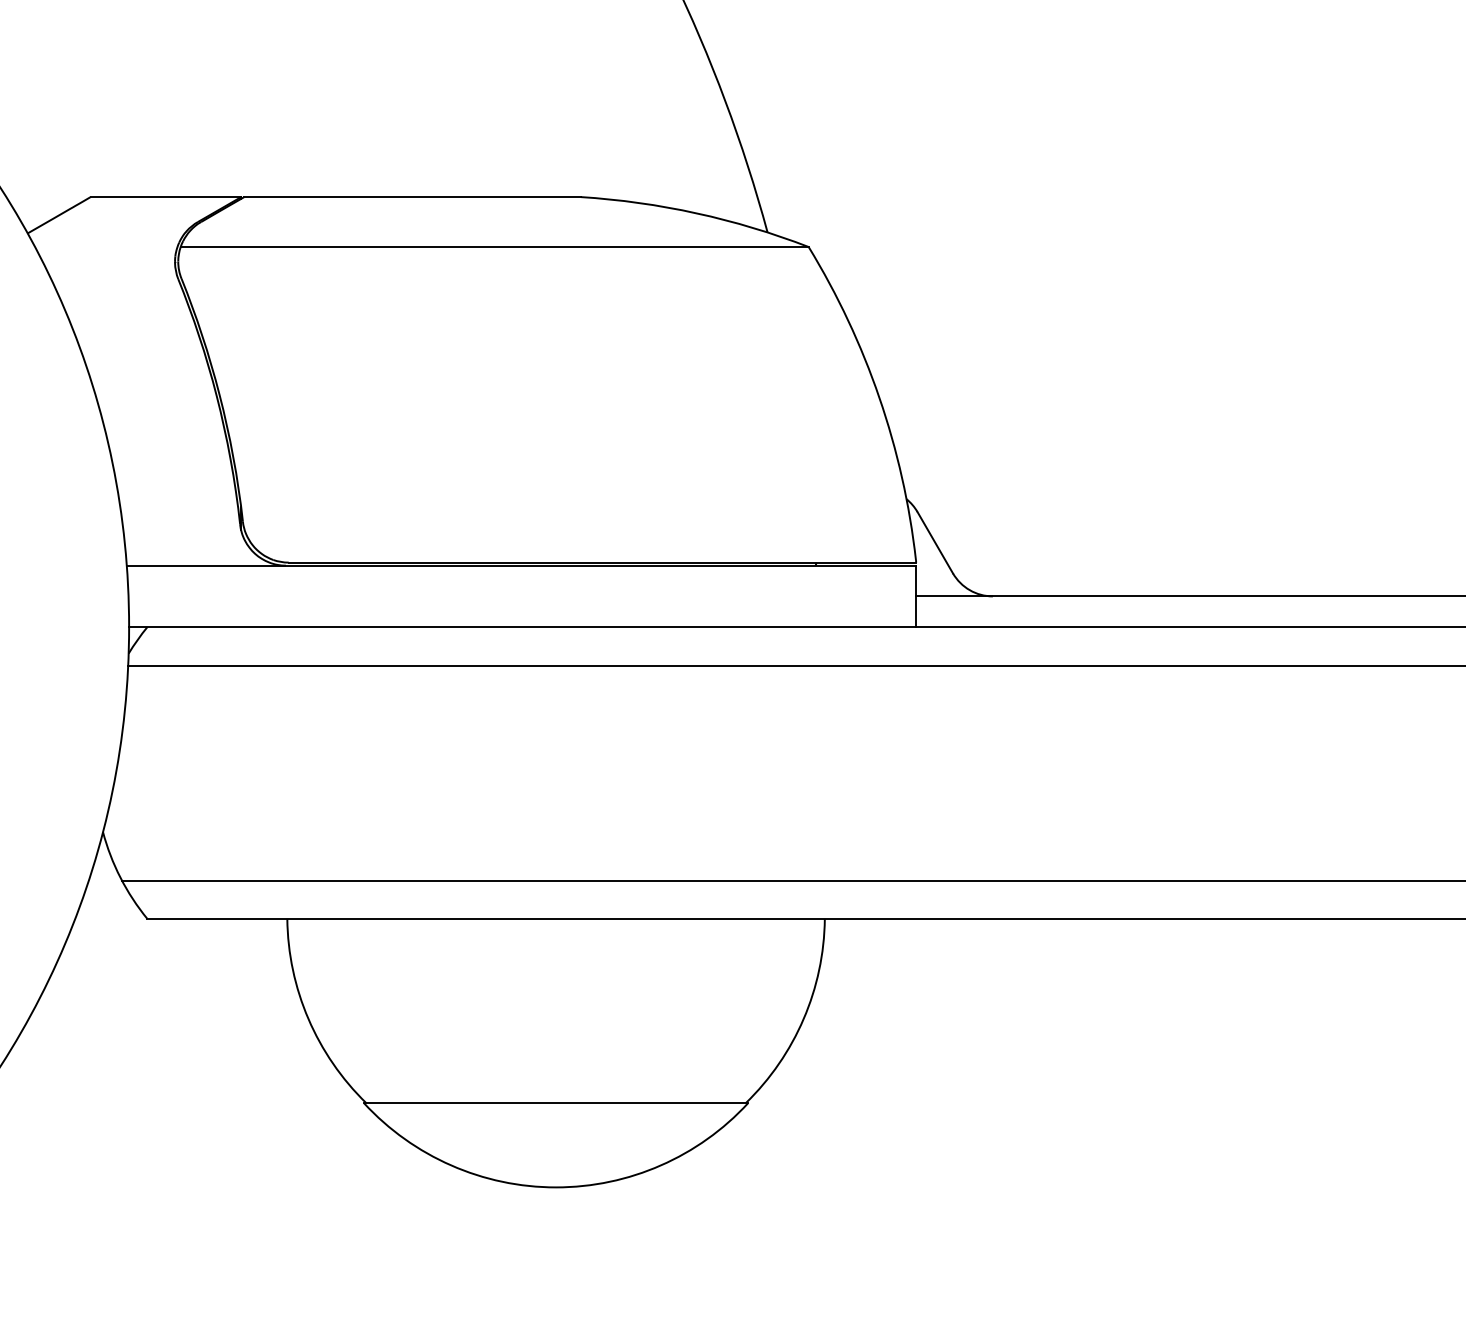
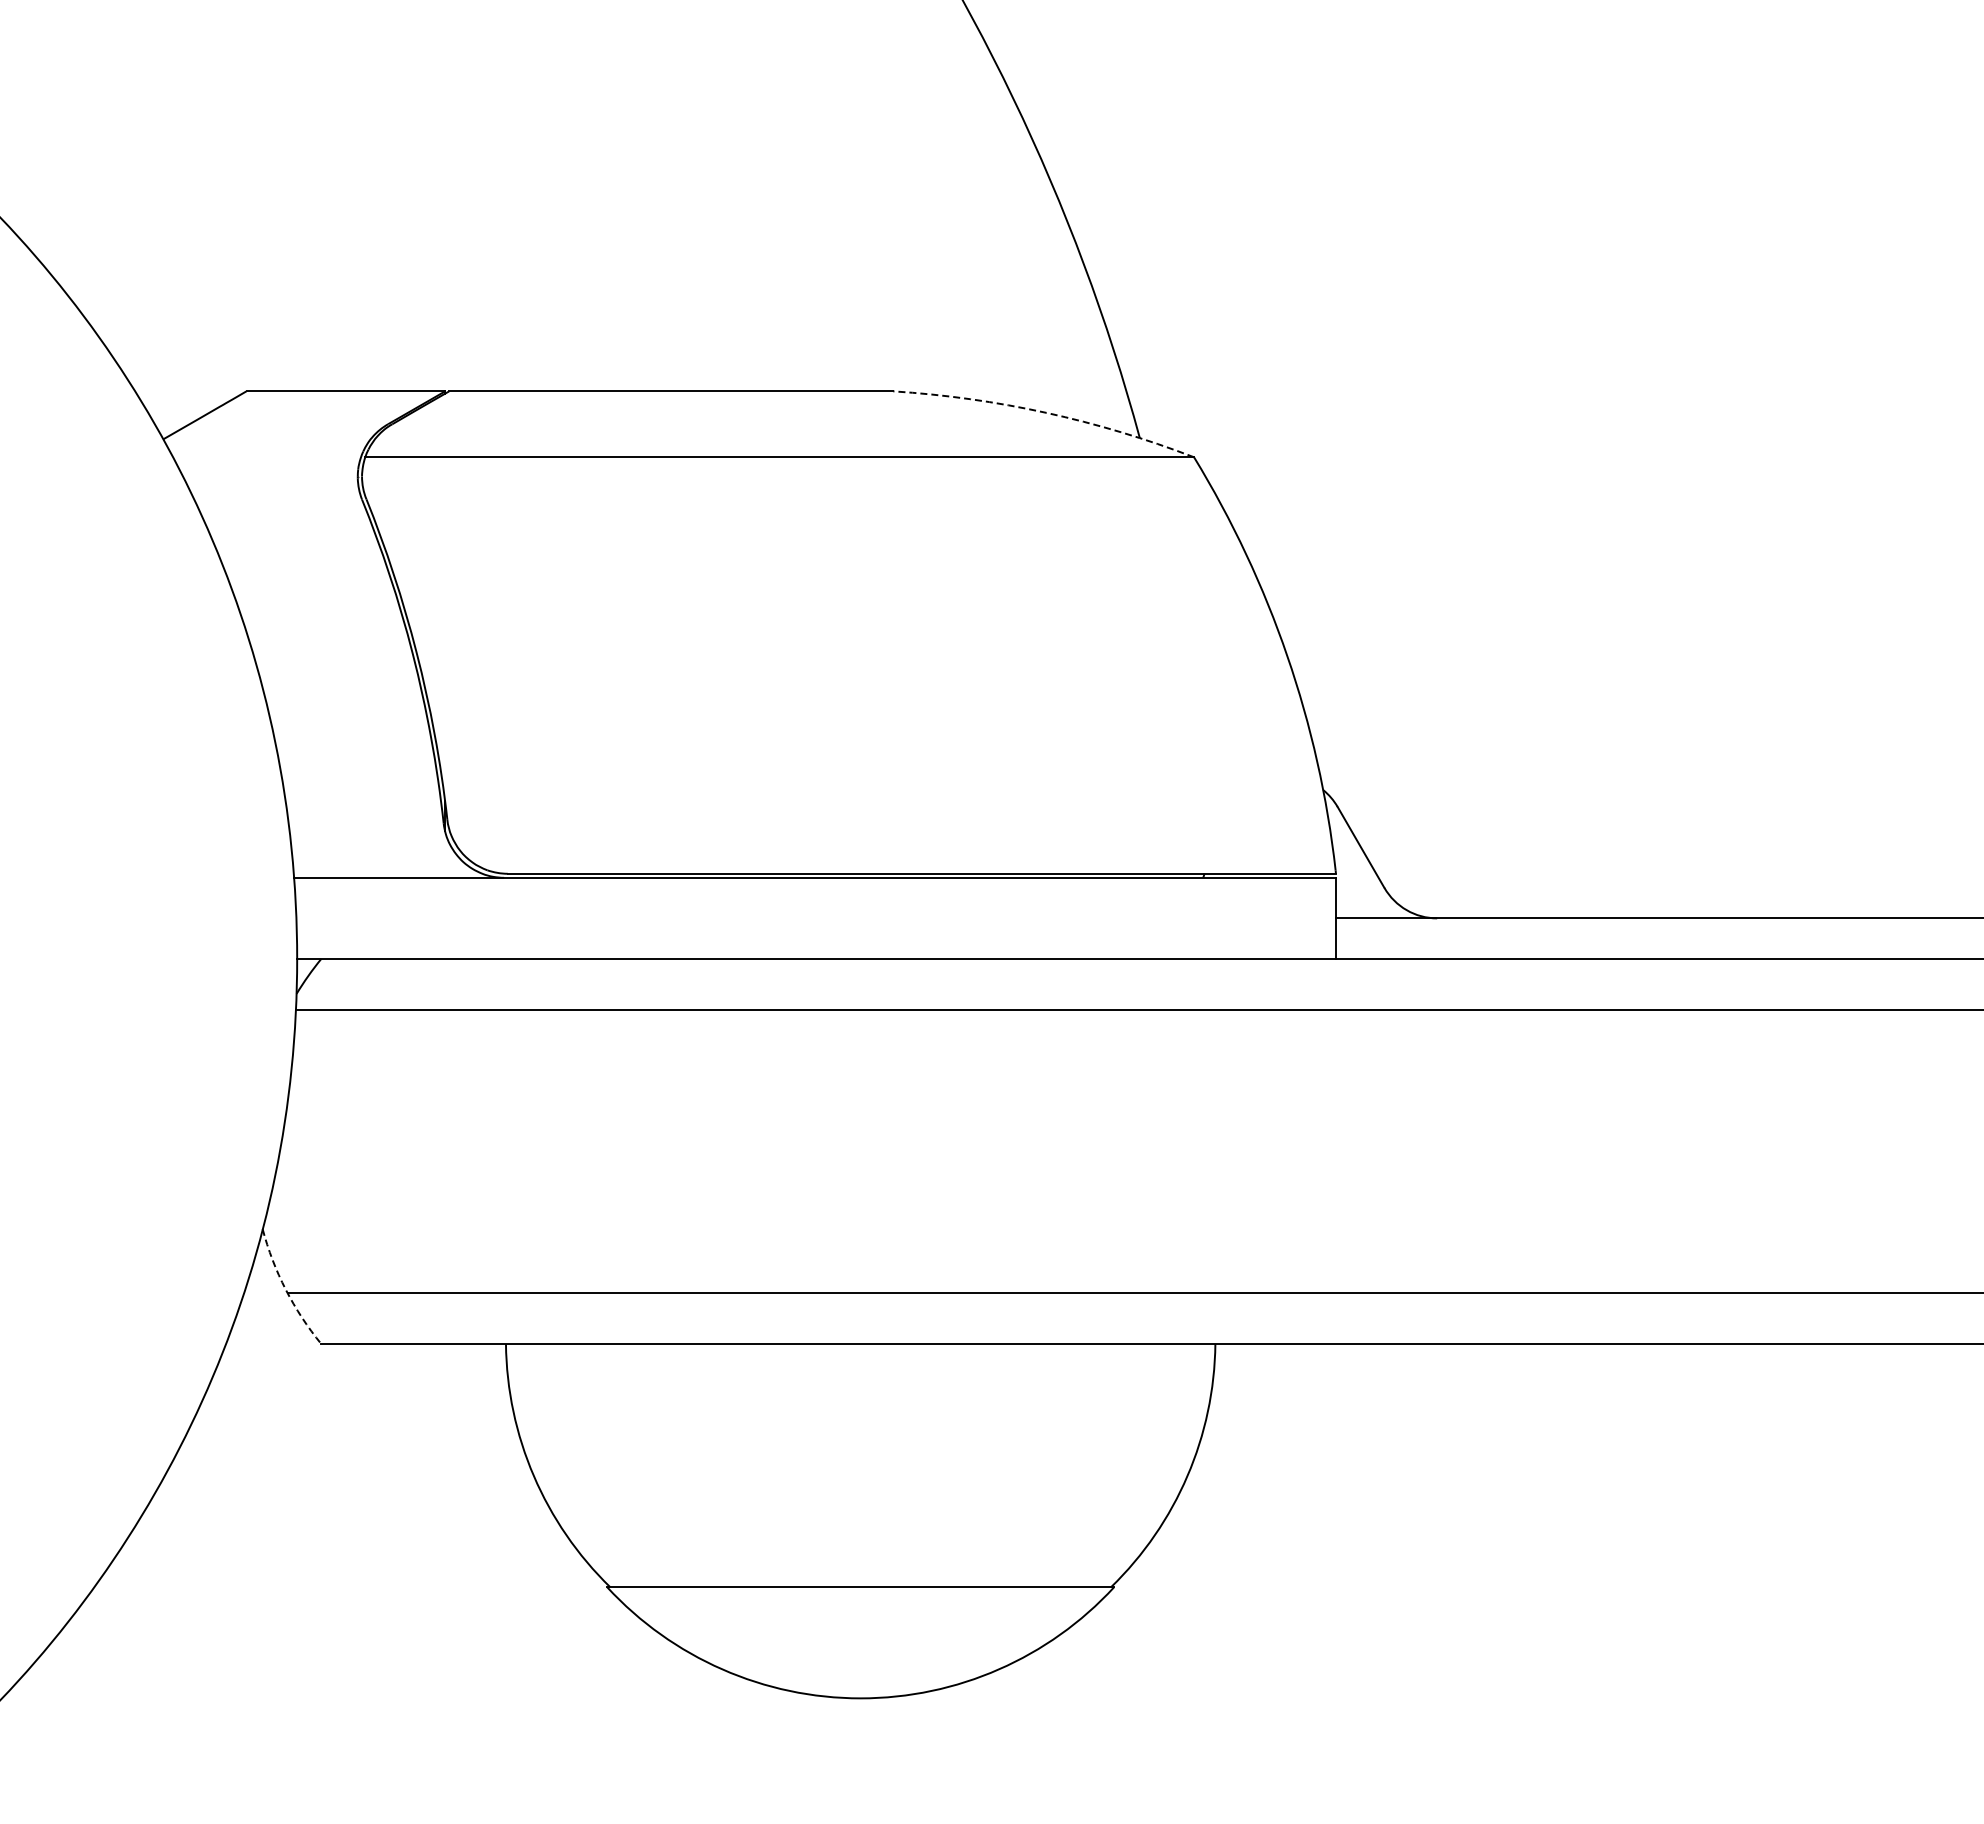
arc: (696, 213) -> (1046, 412), solid -> dashed
arc: (120, 877) -> (285, 1289), solid -> dashed

